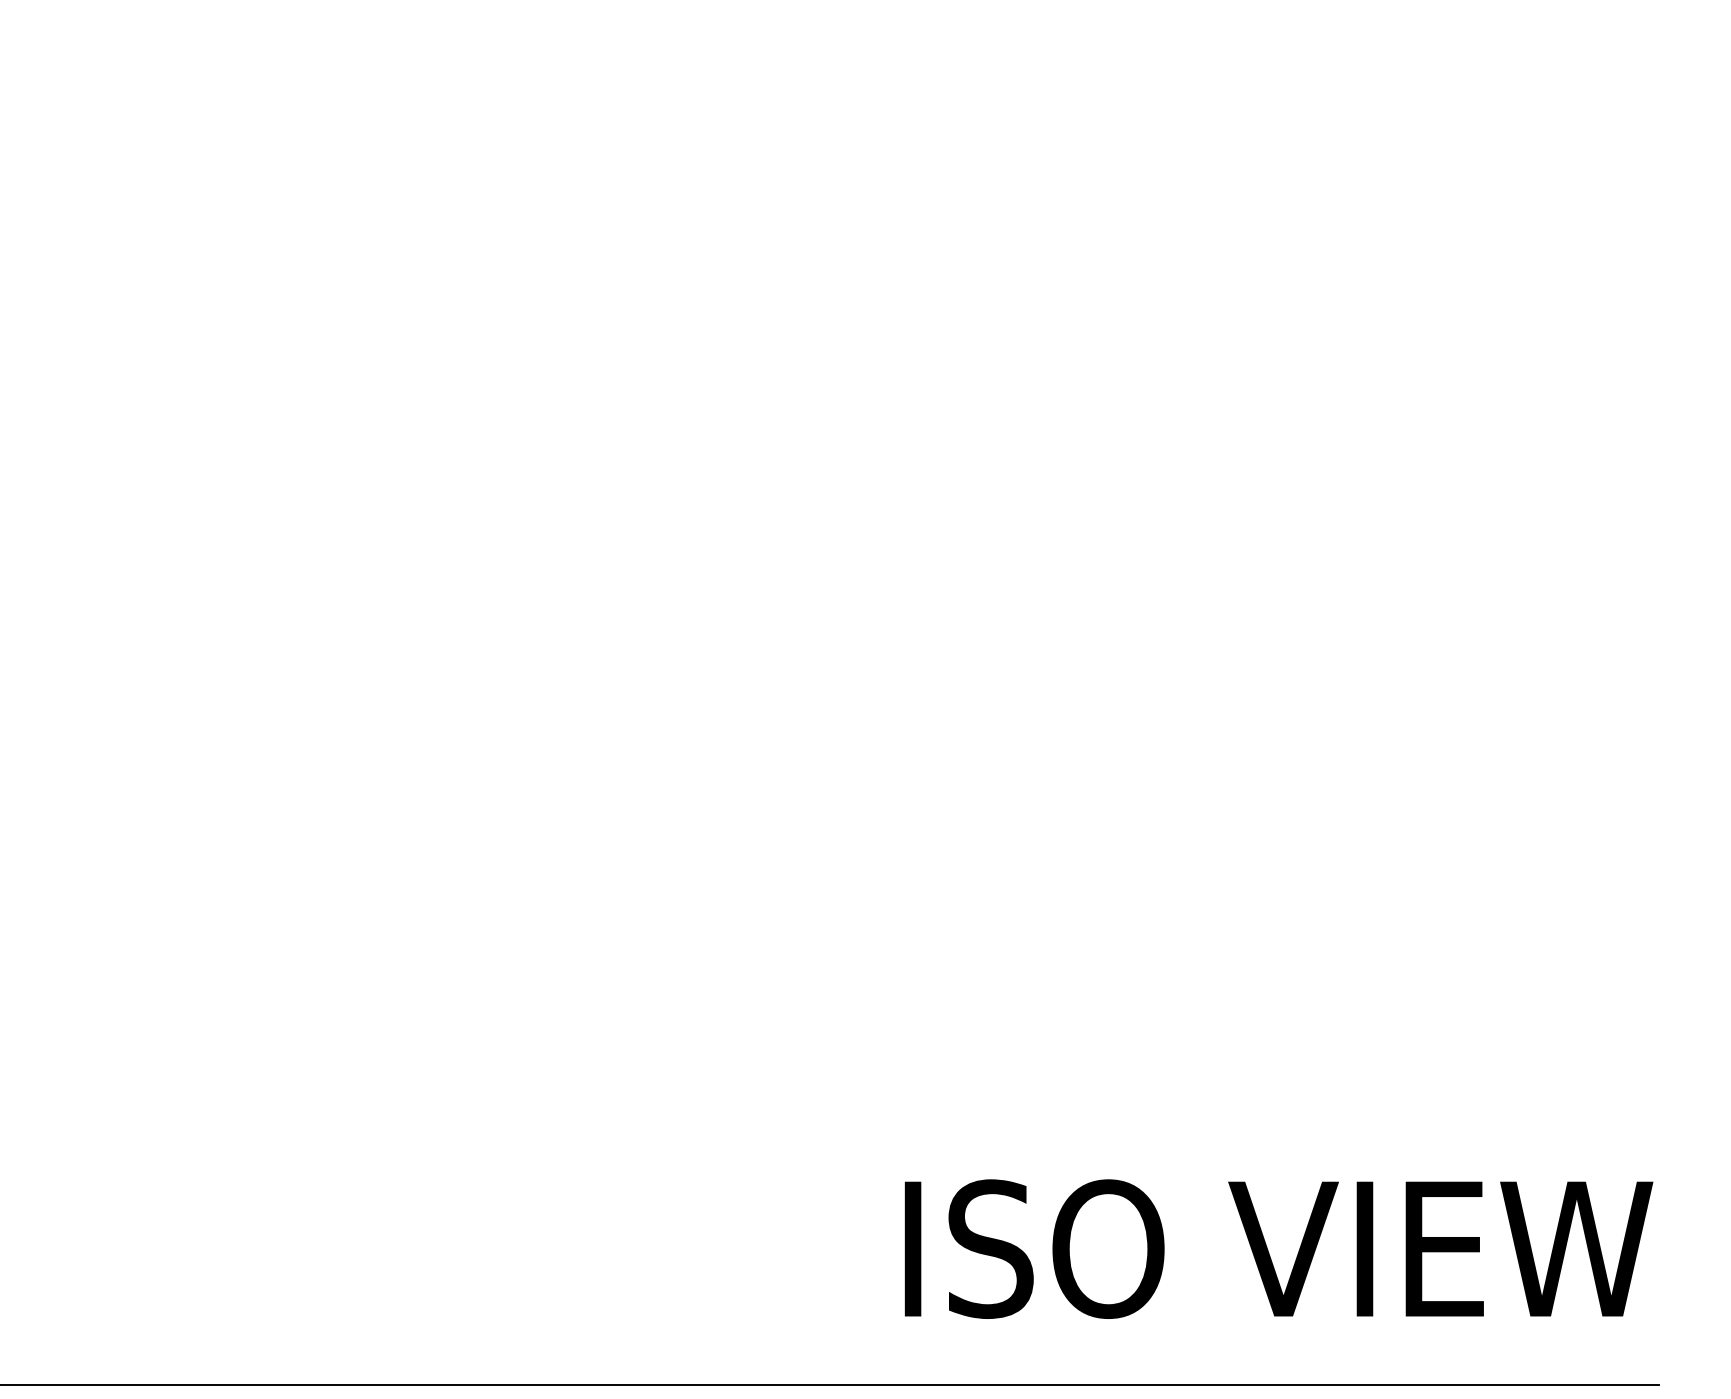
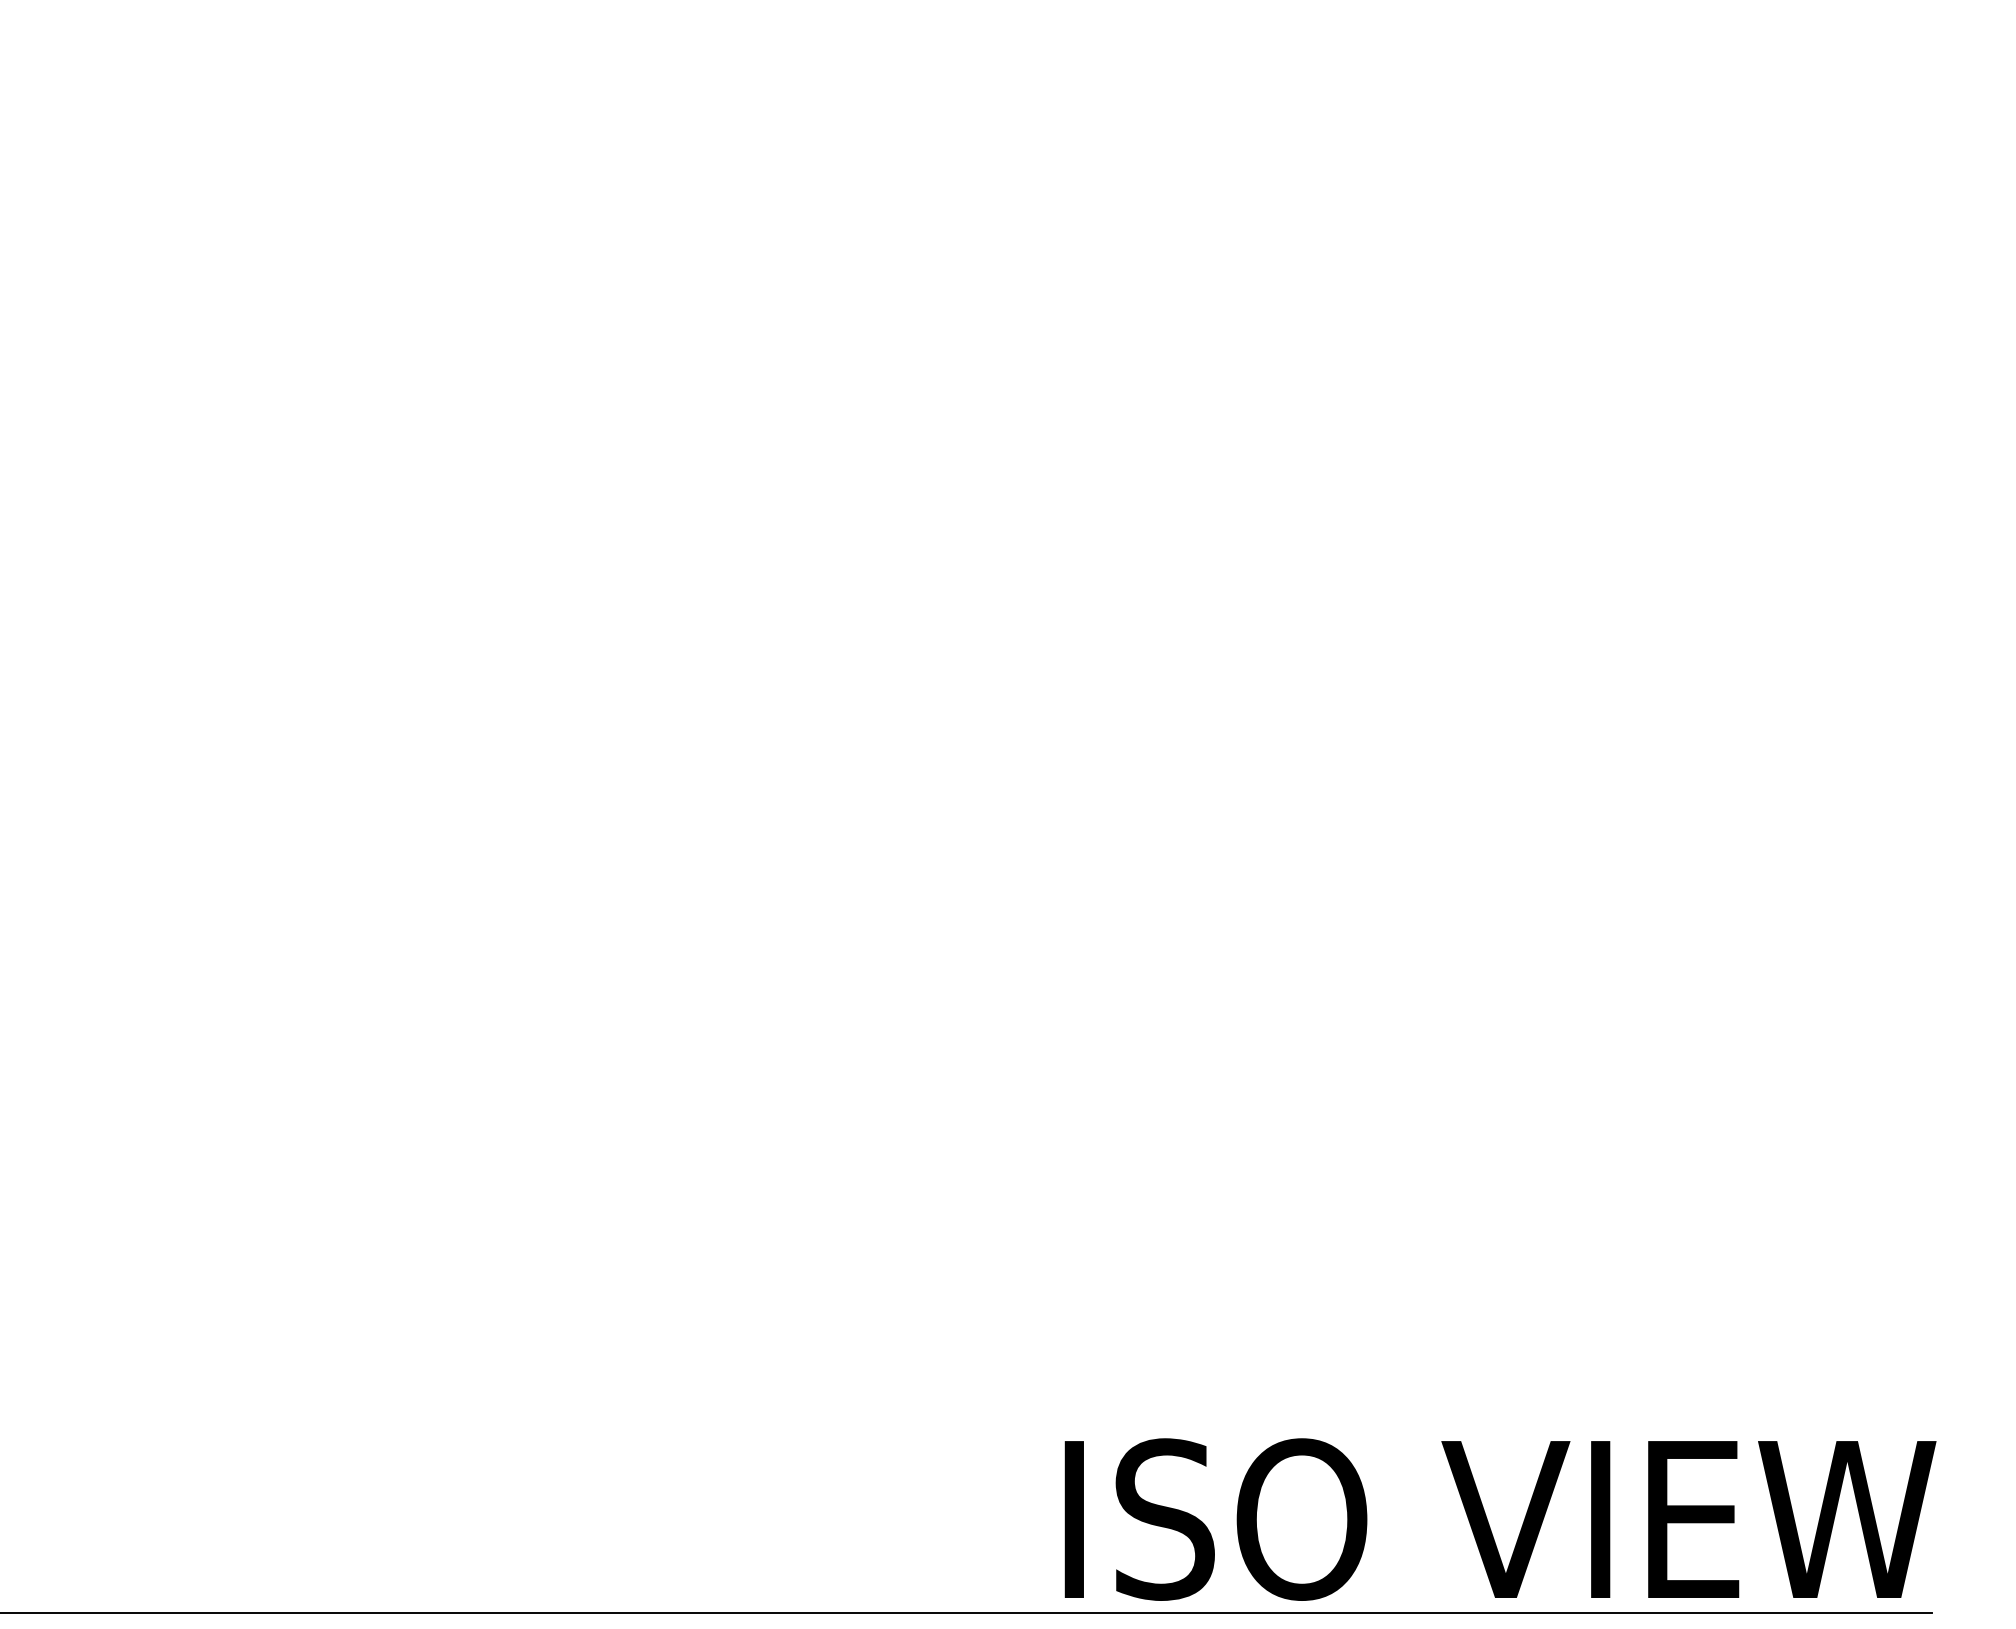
text: (1278, 1249) -> (1500, 1519), moved

